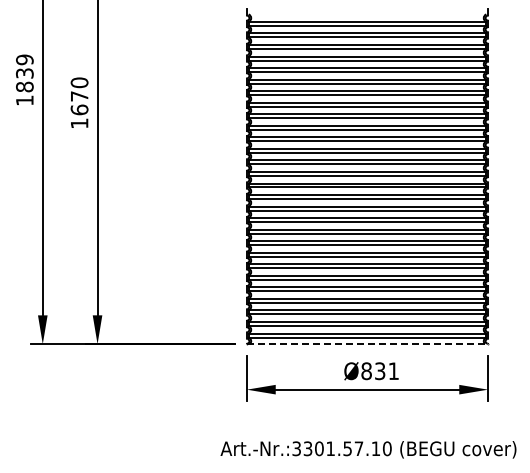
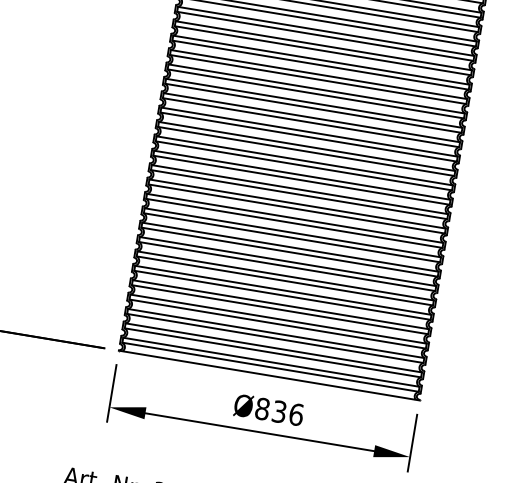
line: (367, 344) -> (269, 375), dashed -> solid
text: (393, 371) -> (295, 414), Ø831 -> Ø836

